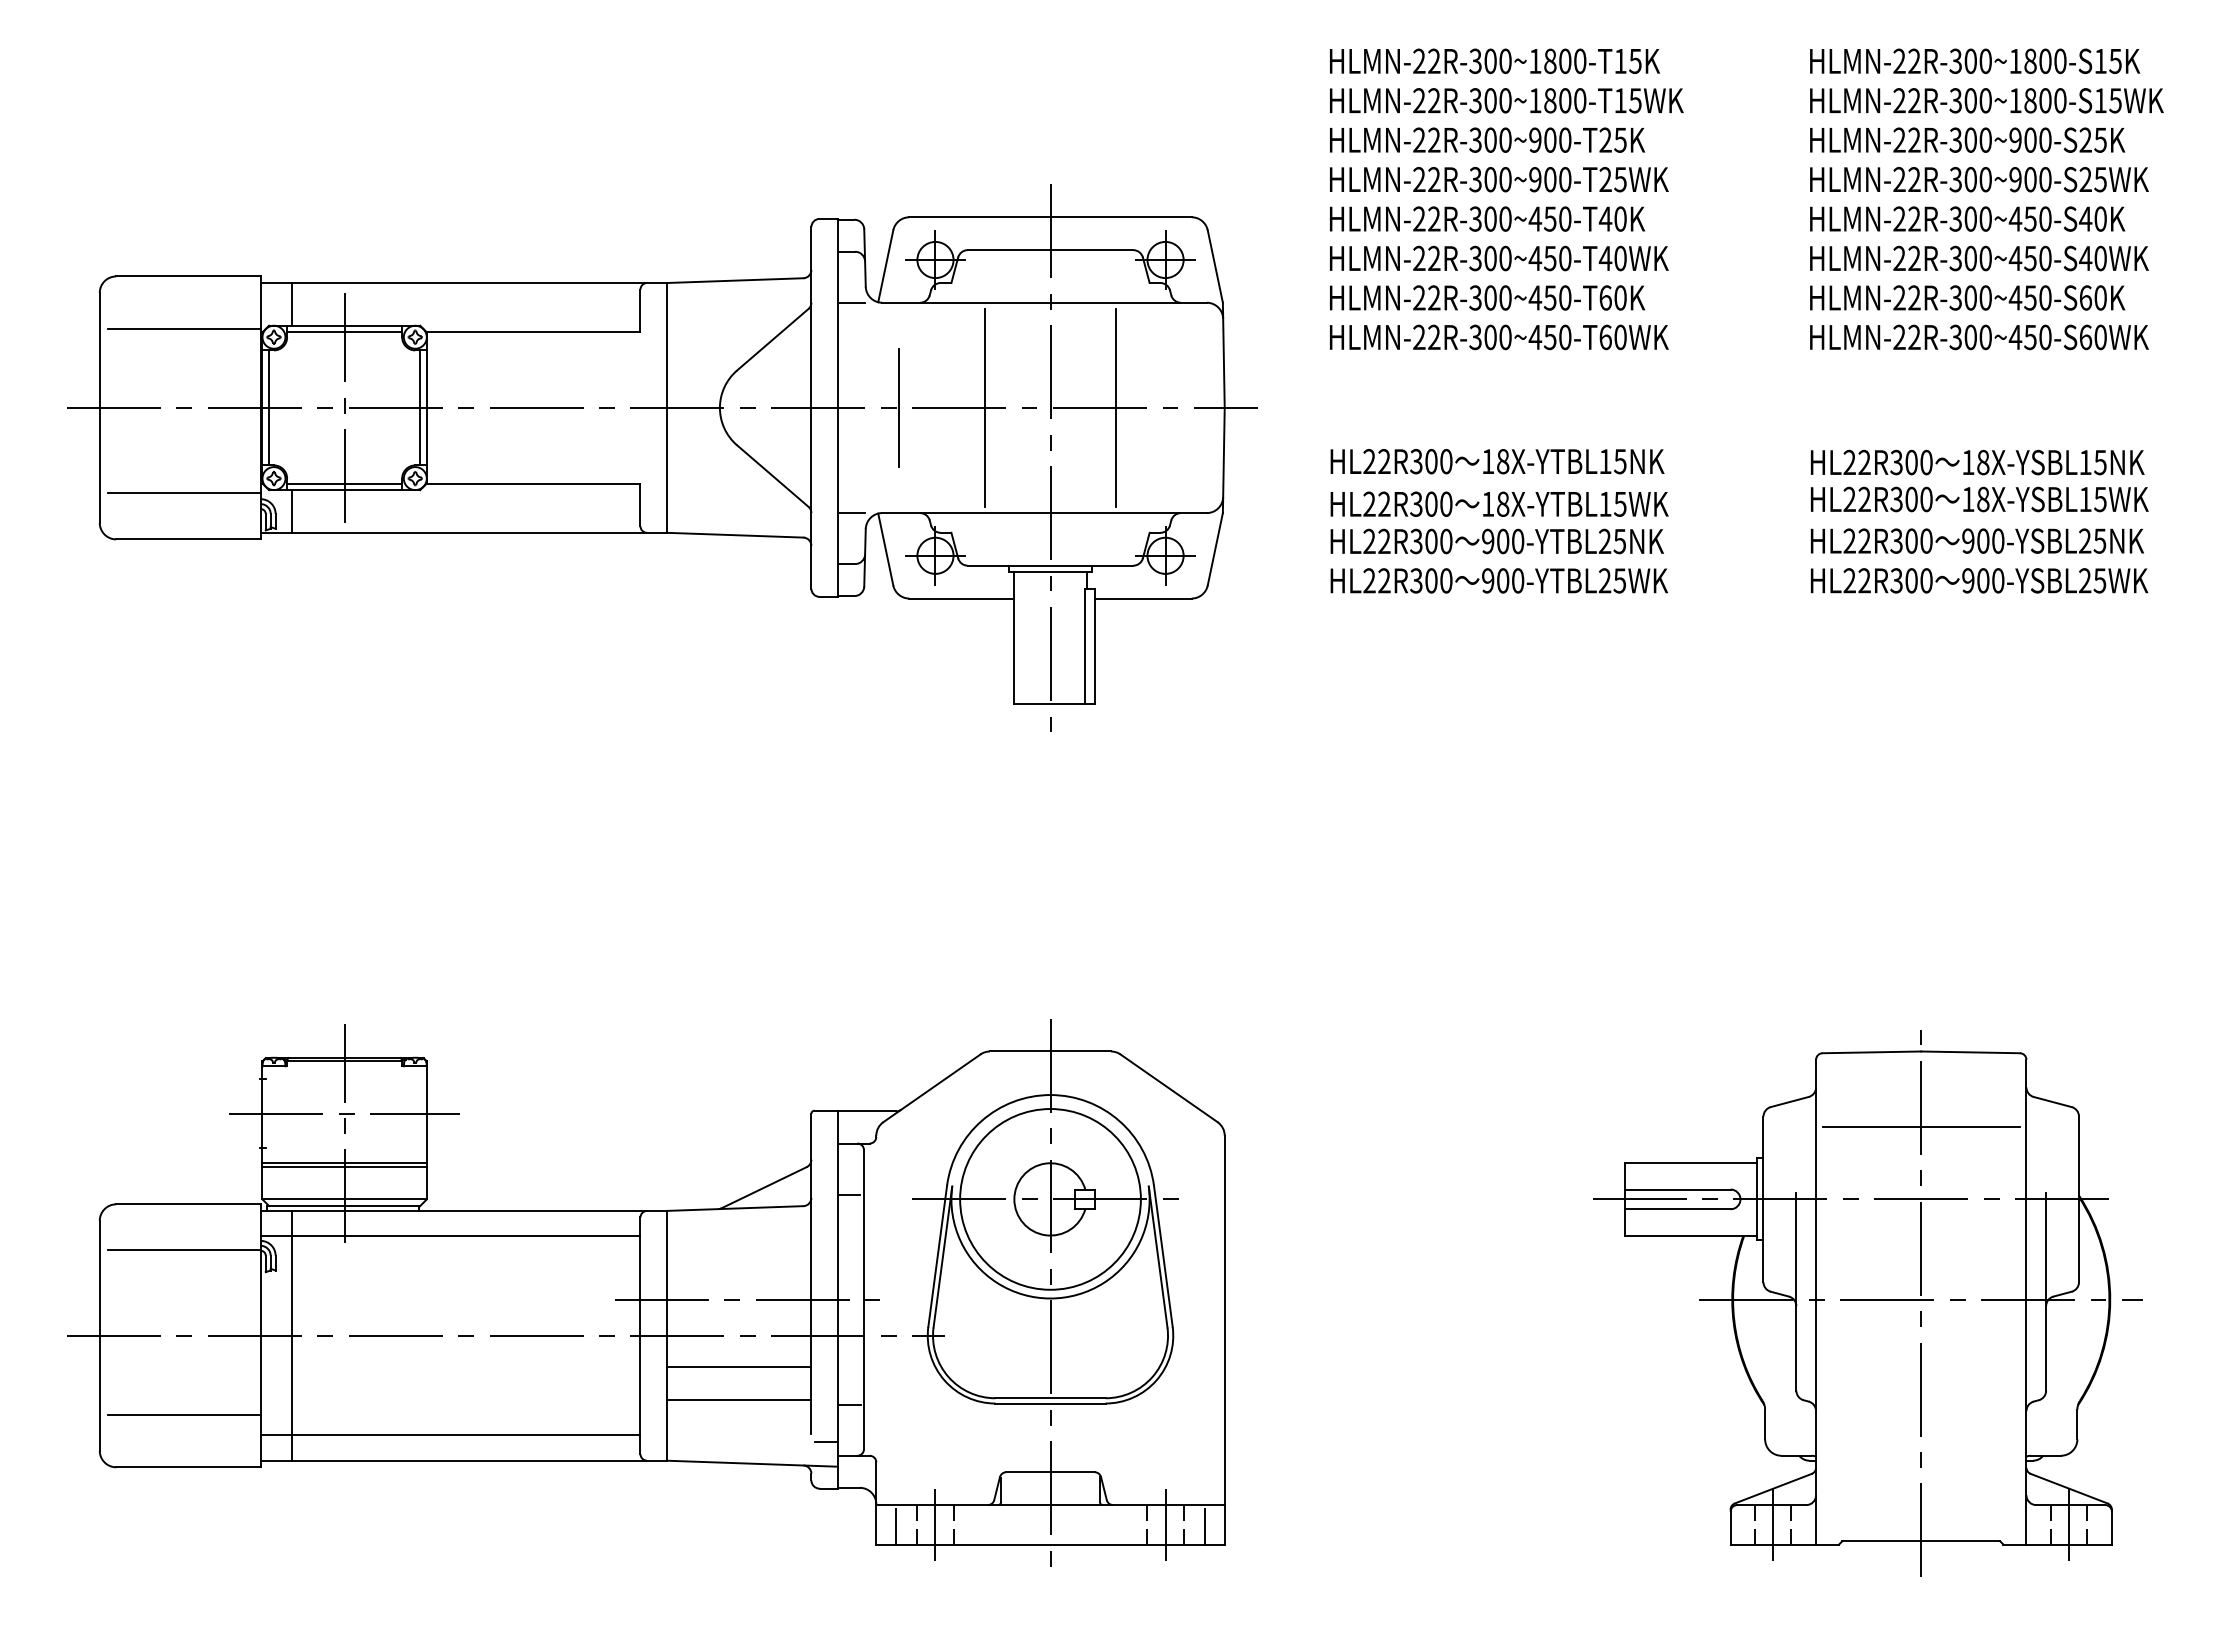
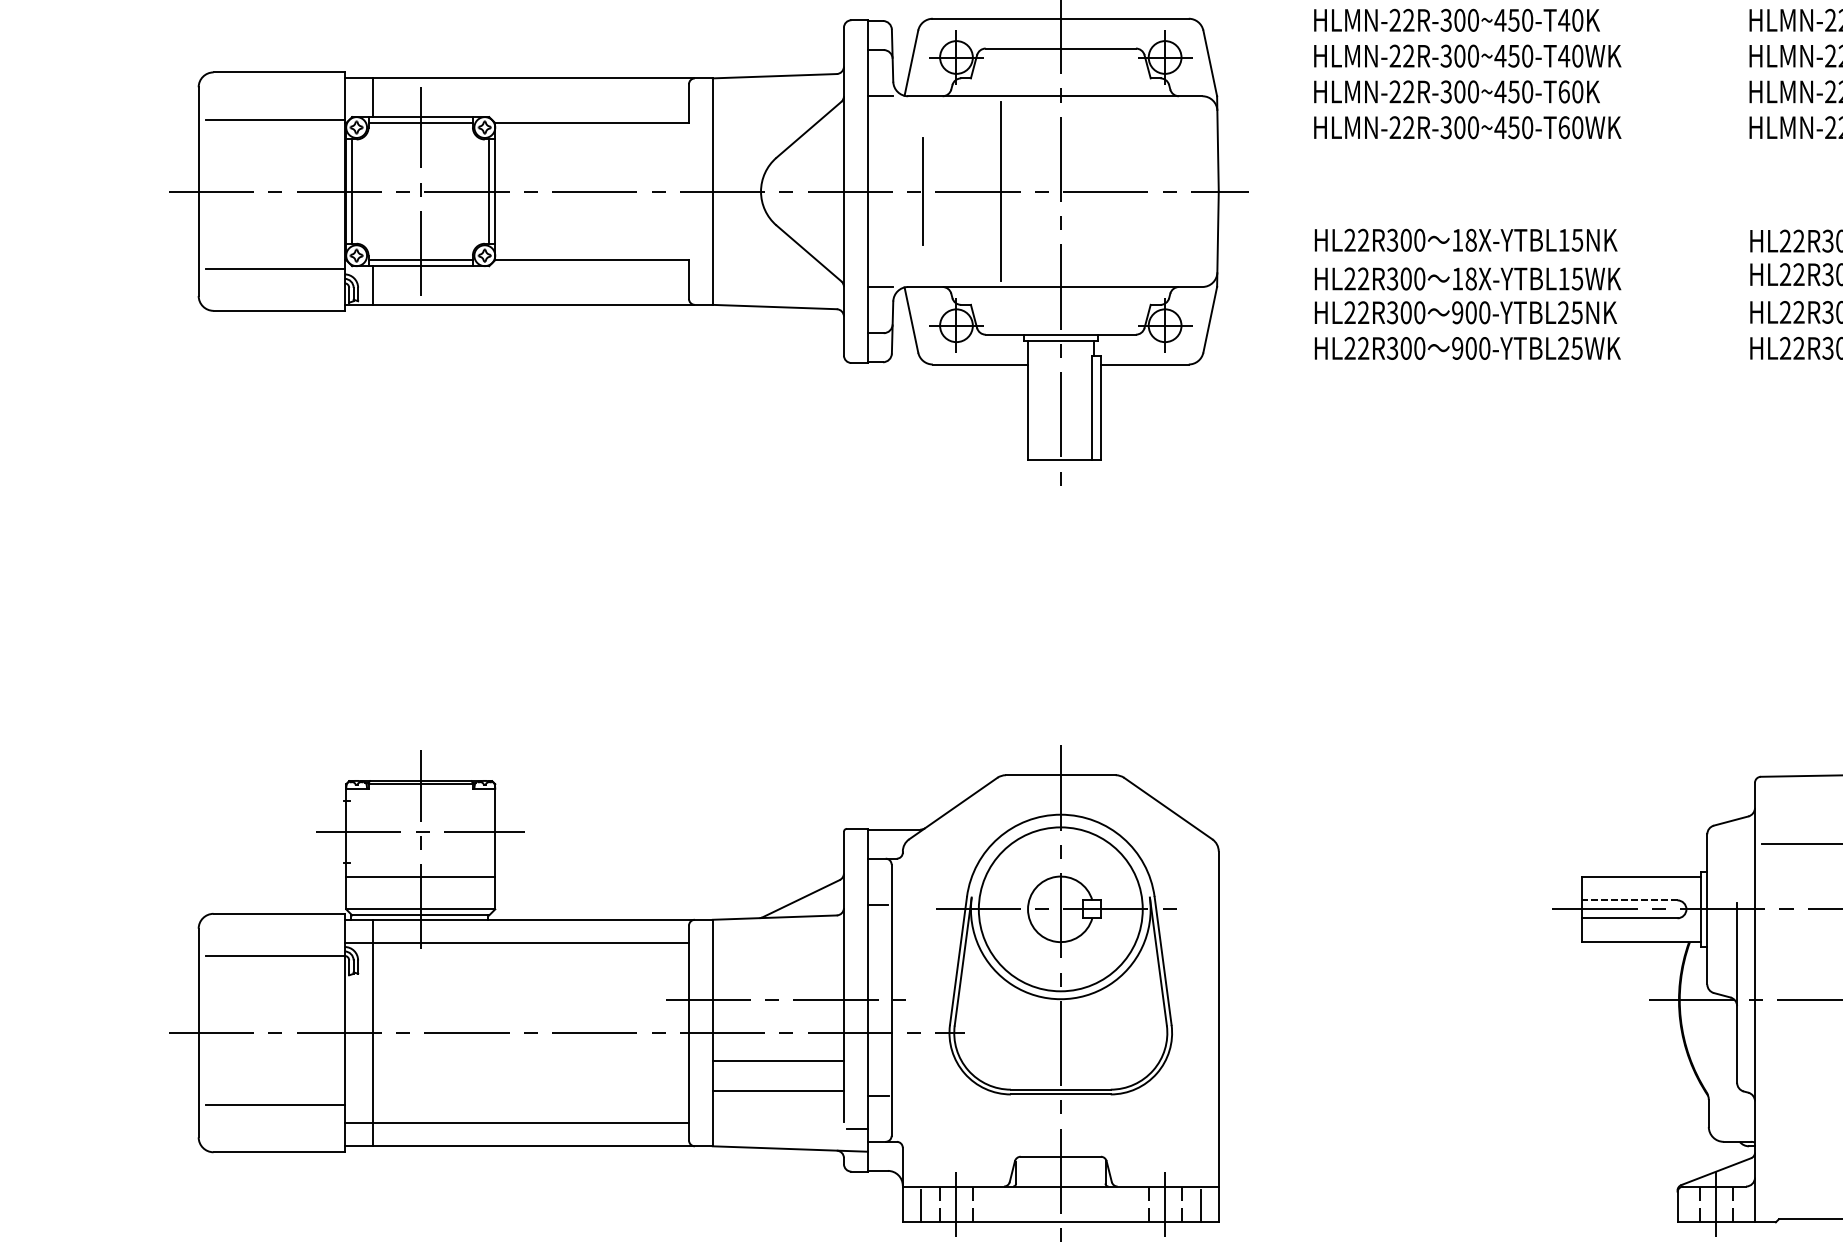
line: (1116, 407) -> (1120, 191), removed
line: (344, 1166) -> (420, 879), removed
line: (1678, 1189) -> (1630, 900), solid -> dashed

